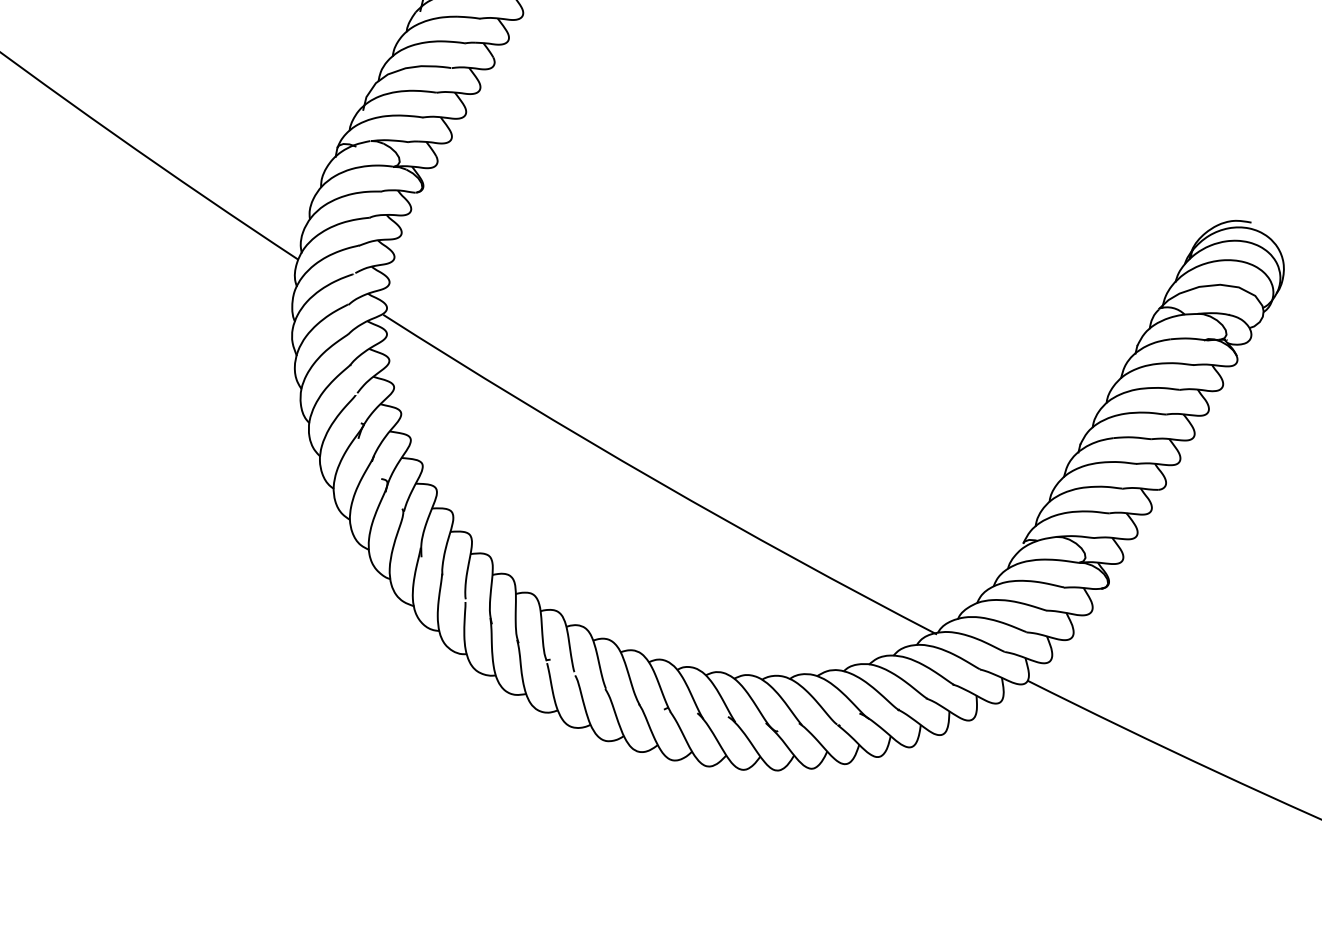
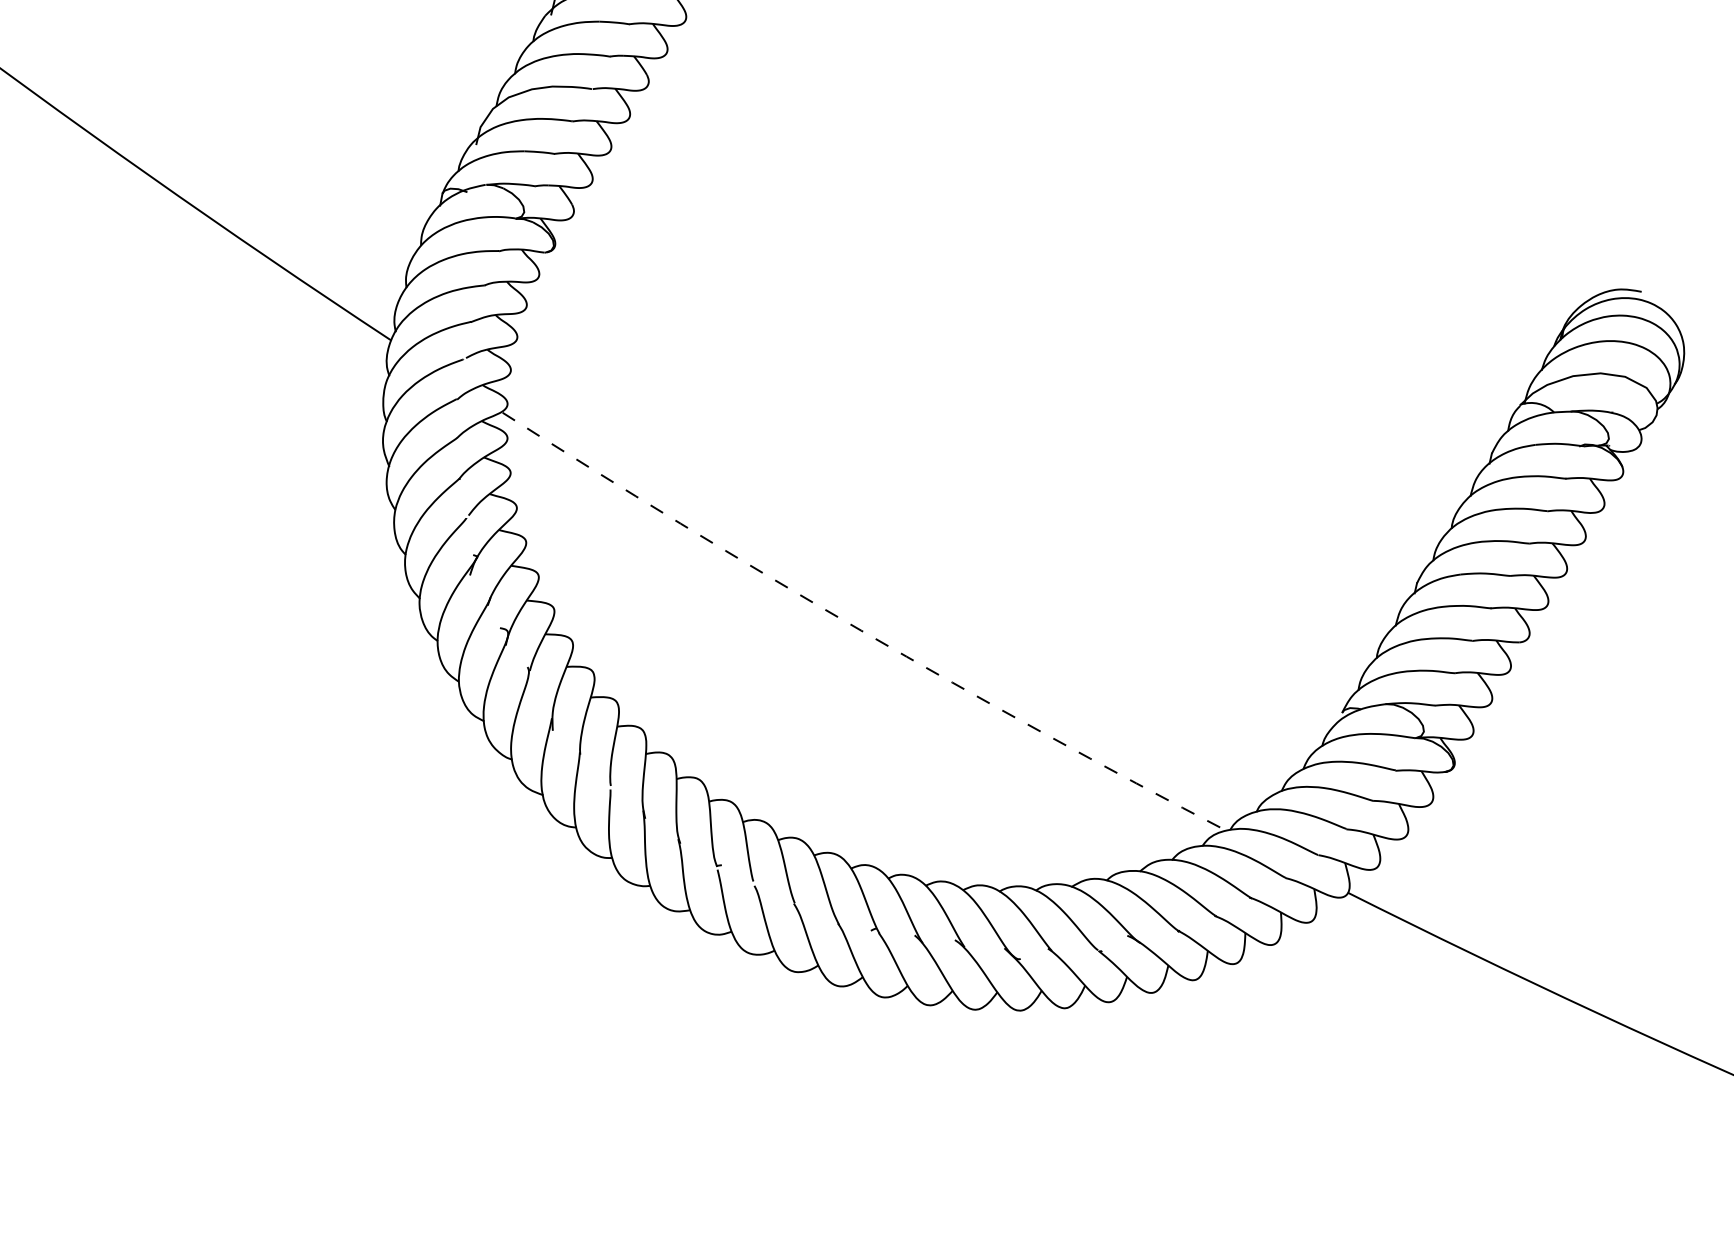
arc: (656, 480) -> (861, 630), solid -> dashed

